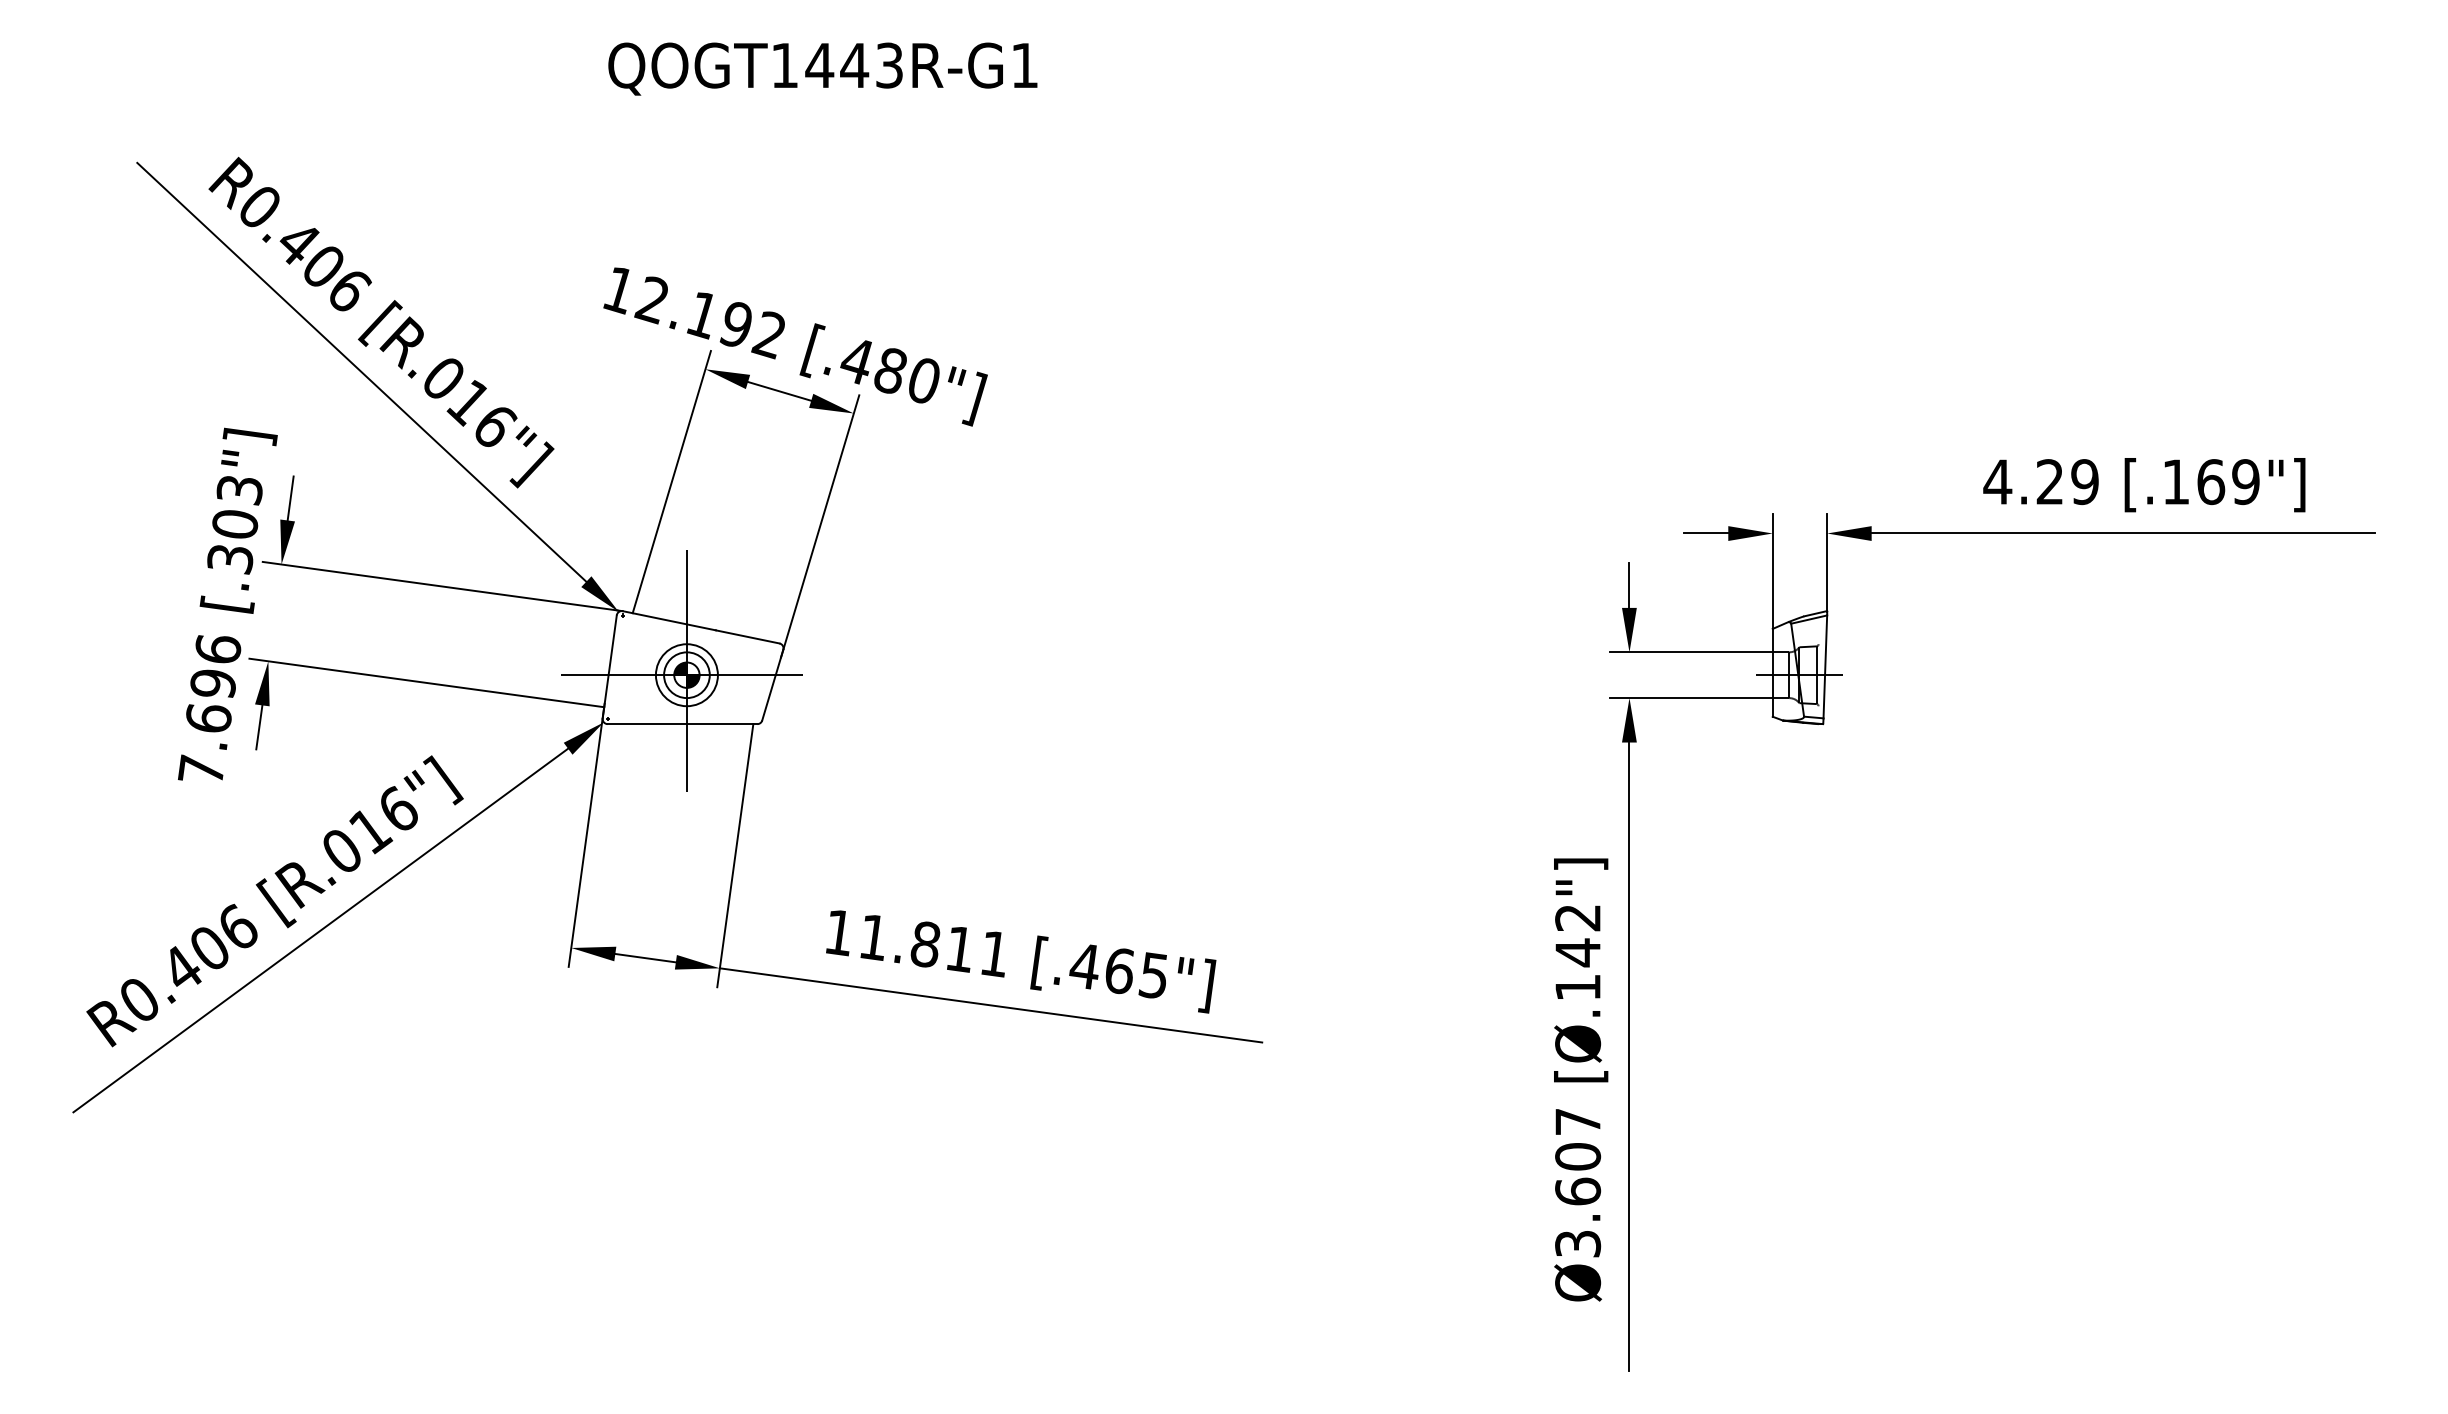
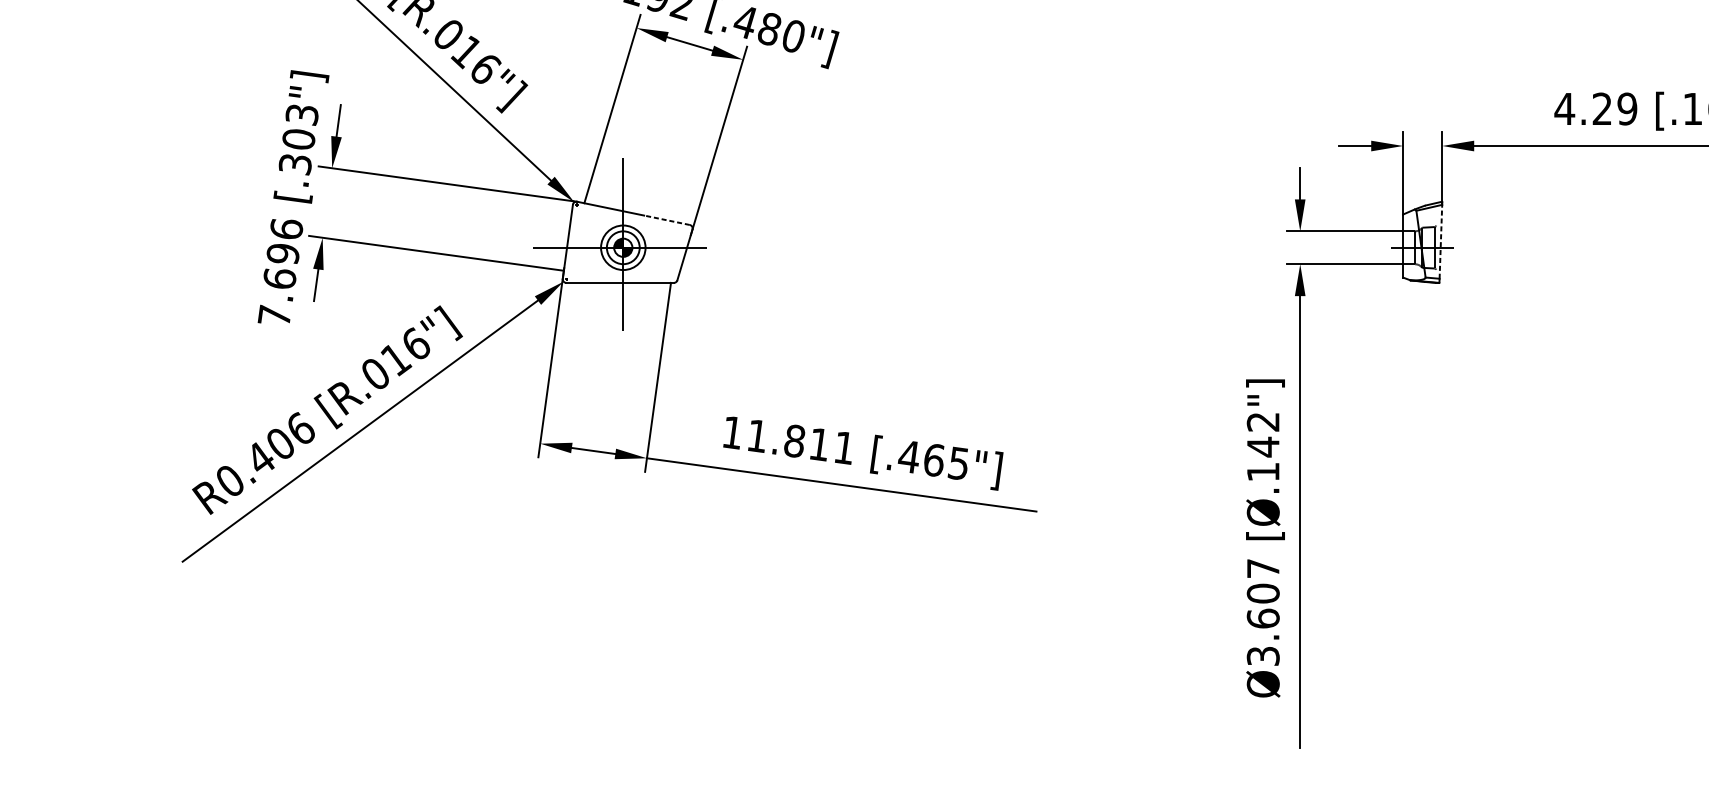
line: (747, 636) -> (666, 219), solid -> dashed
line: (1825, 666) -> (1441, 241), solid -> dashed

